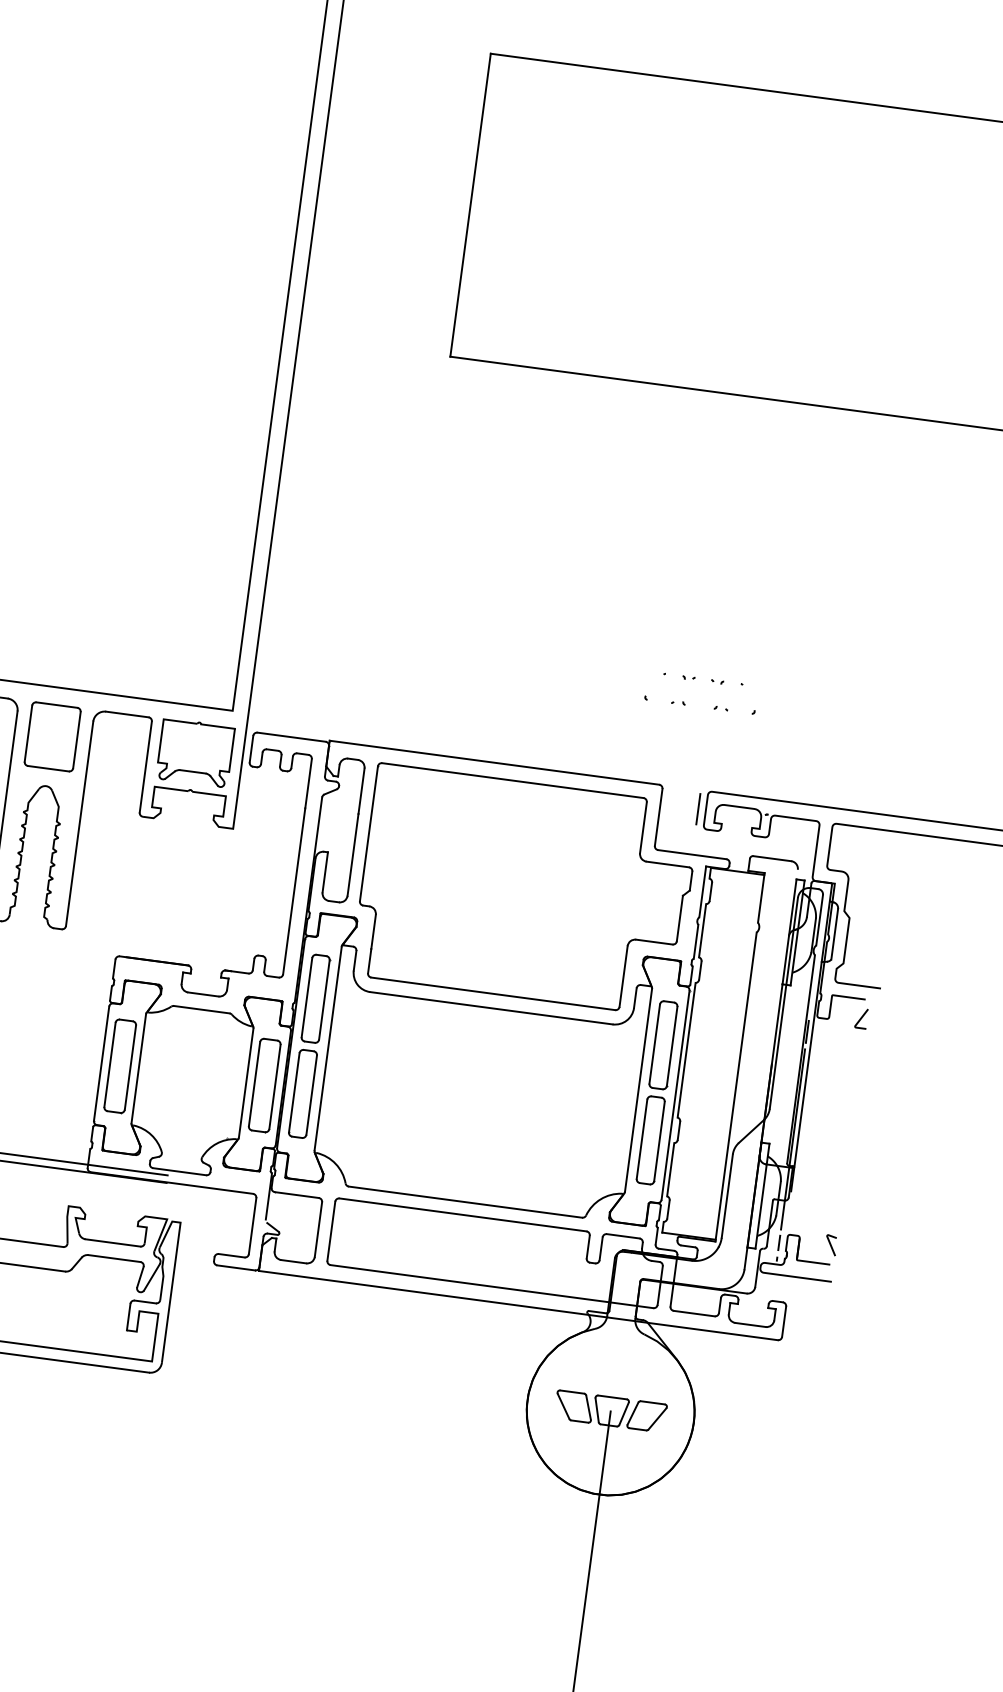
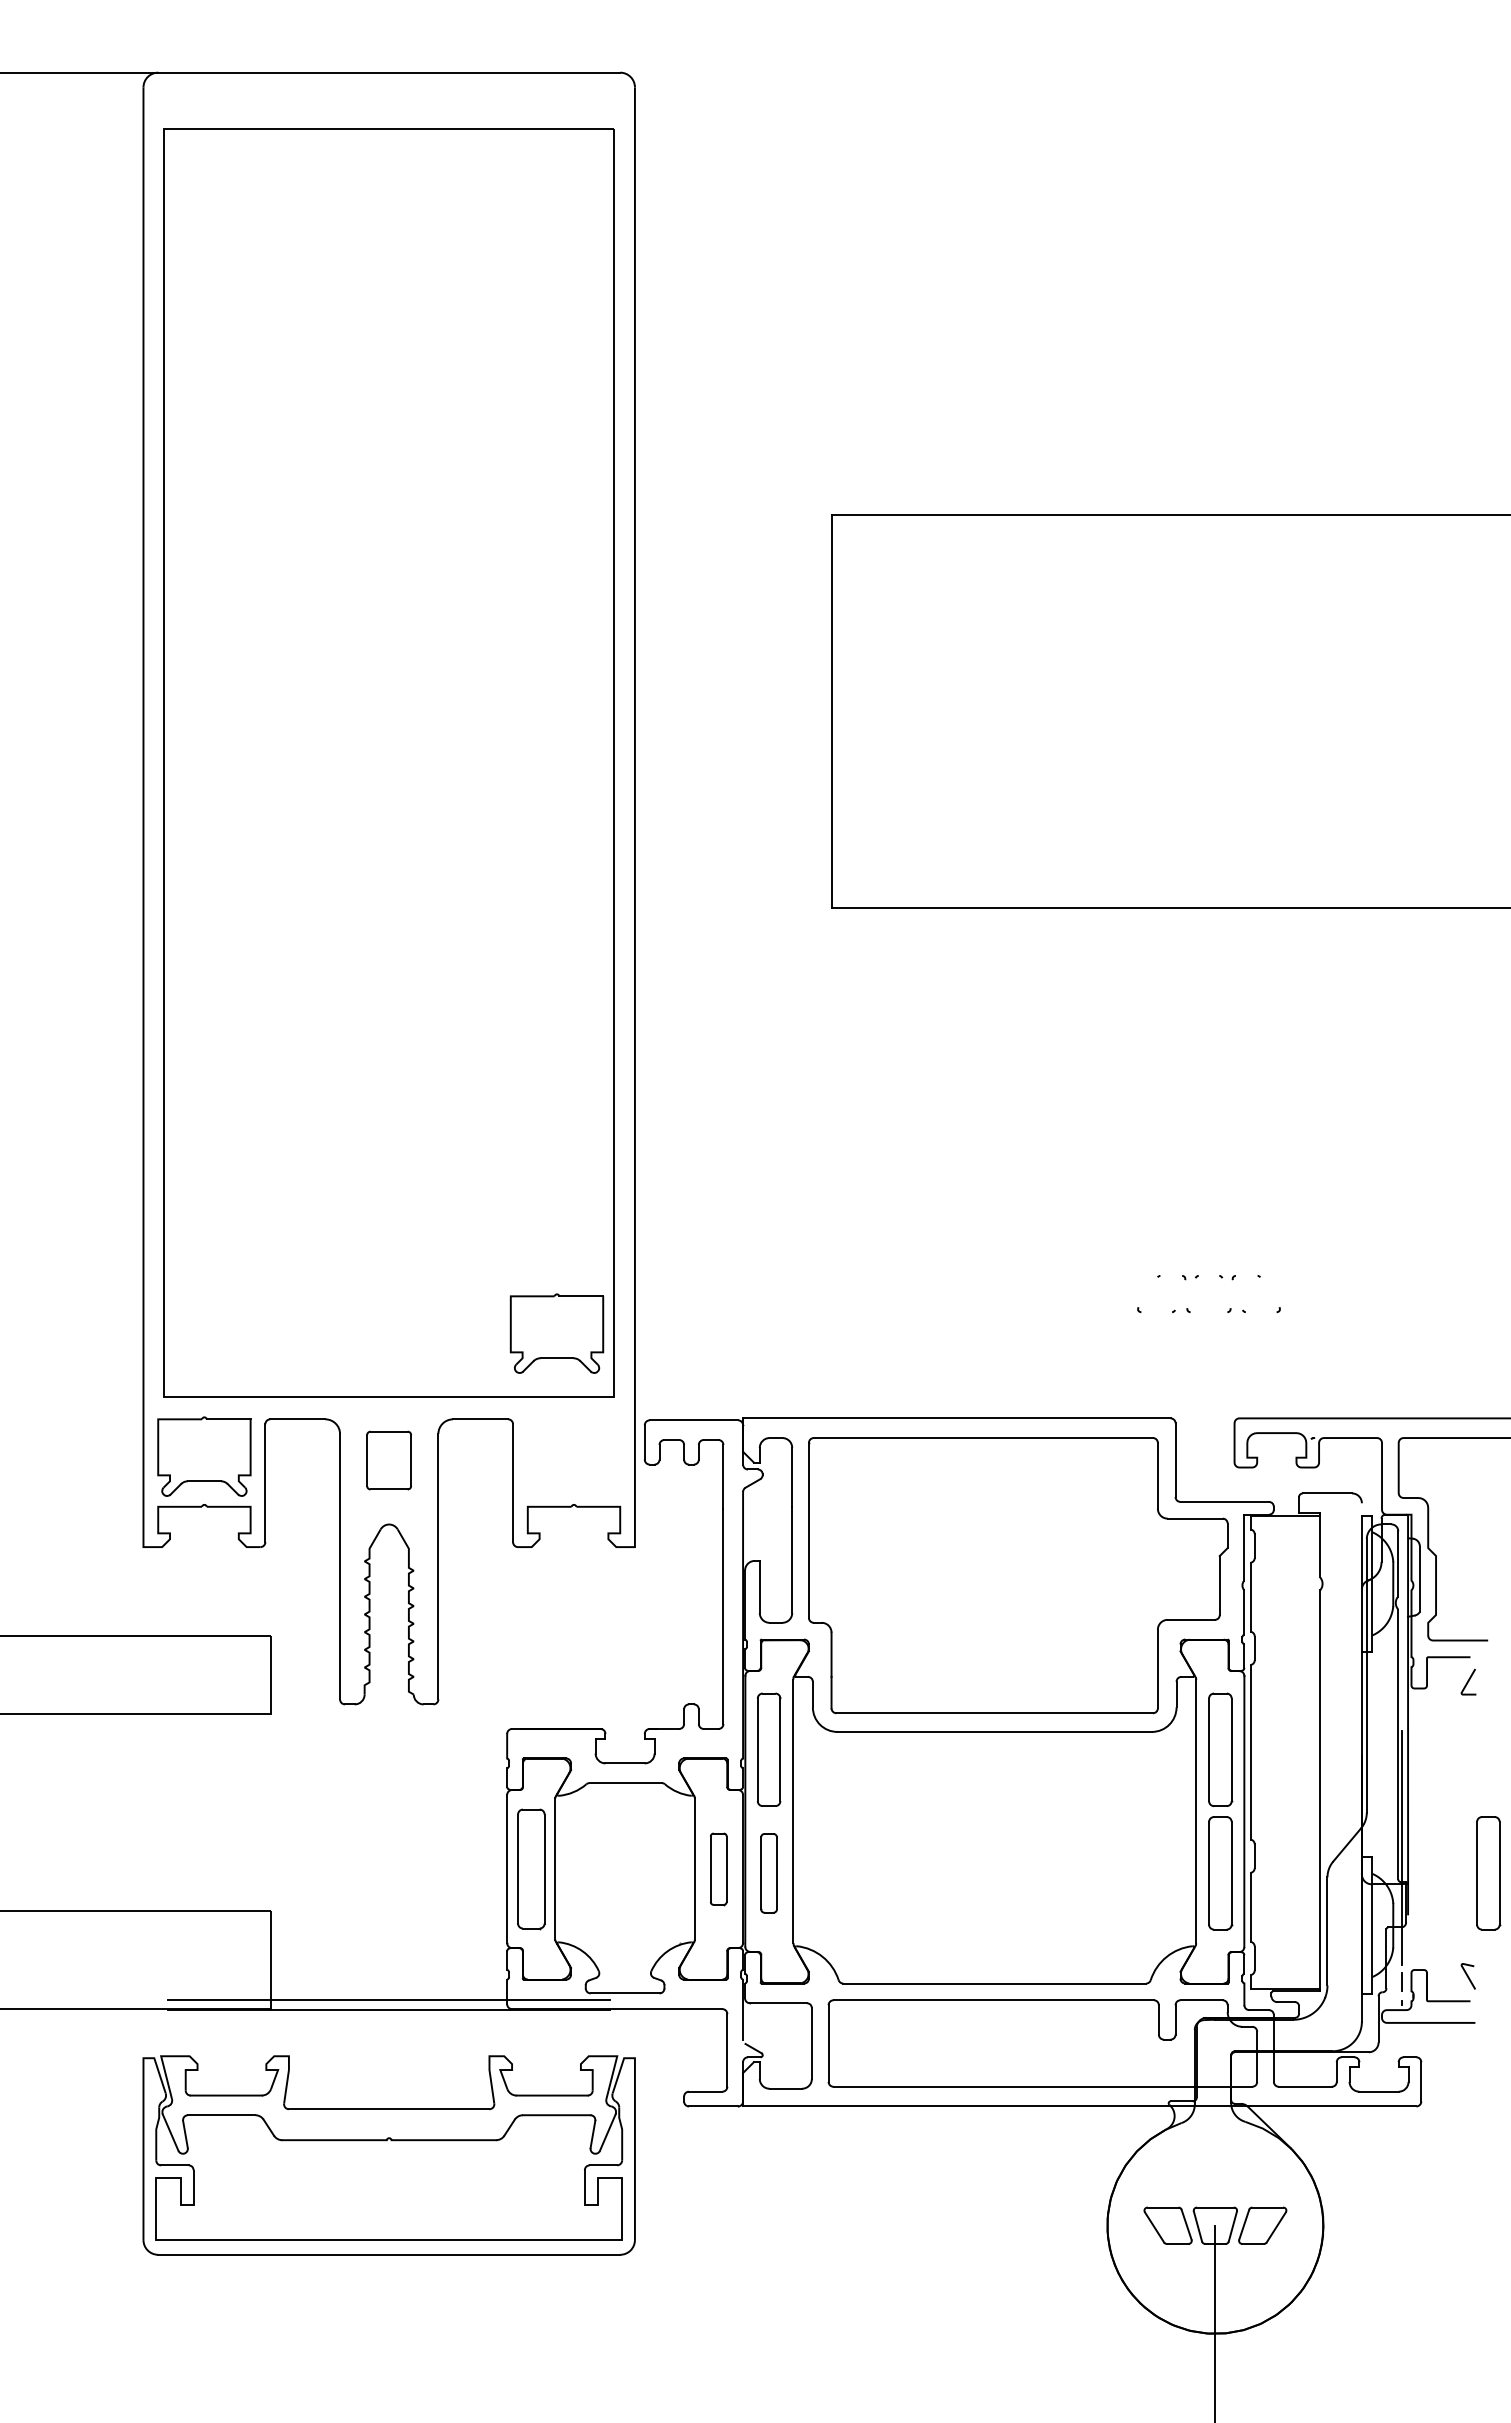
part: (52, 736) -> (388, 1460), size x0.7
part: (195, 752) -> (556, 1333), moved
line: (698, 808) -> (1224, 1442), removed
line: (807, 1032) -> (1401, 1708), removed
part: (264, 1085) -> (718, 1869), size x0.6
part: (302, 1094) -> (768, 1873), size x0.7
part: (857, 1168) -> (1488, 1873), added

